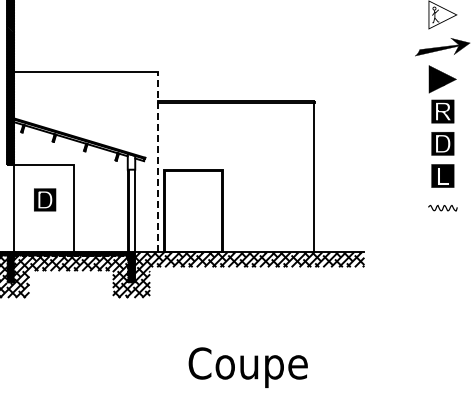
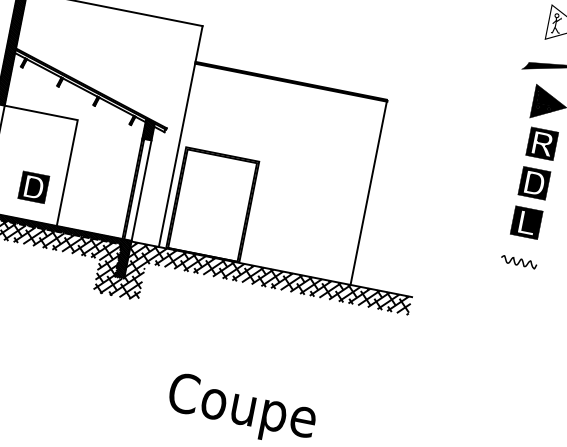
hatch: (131, 161) -> (148, 129), added
line: (157, 161) -> (180, 135), dashed -> solid
part: (45, 199) -> (34, 186), moved

